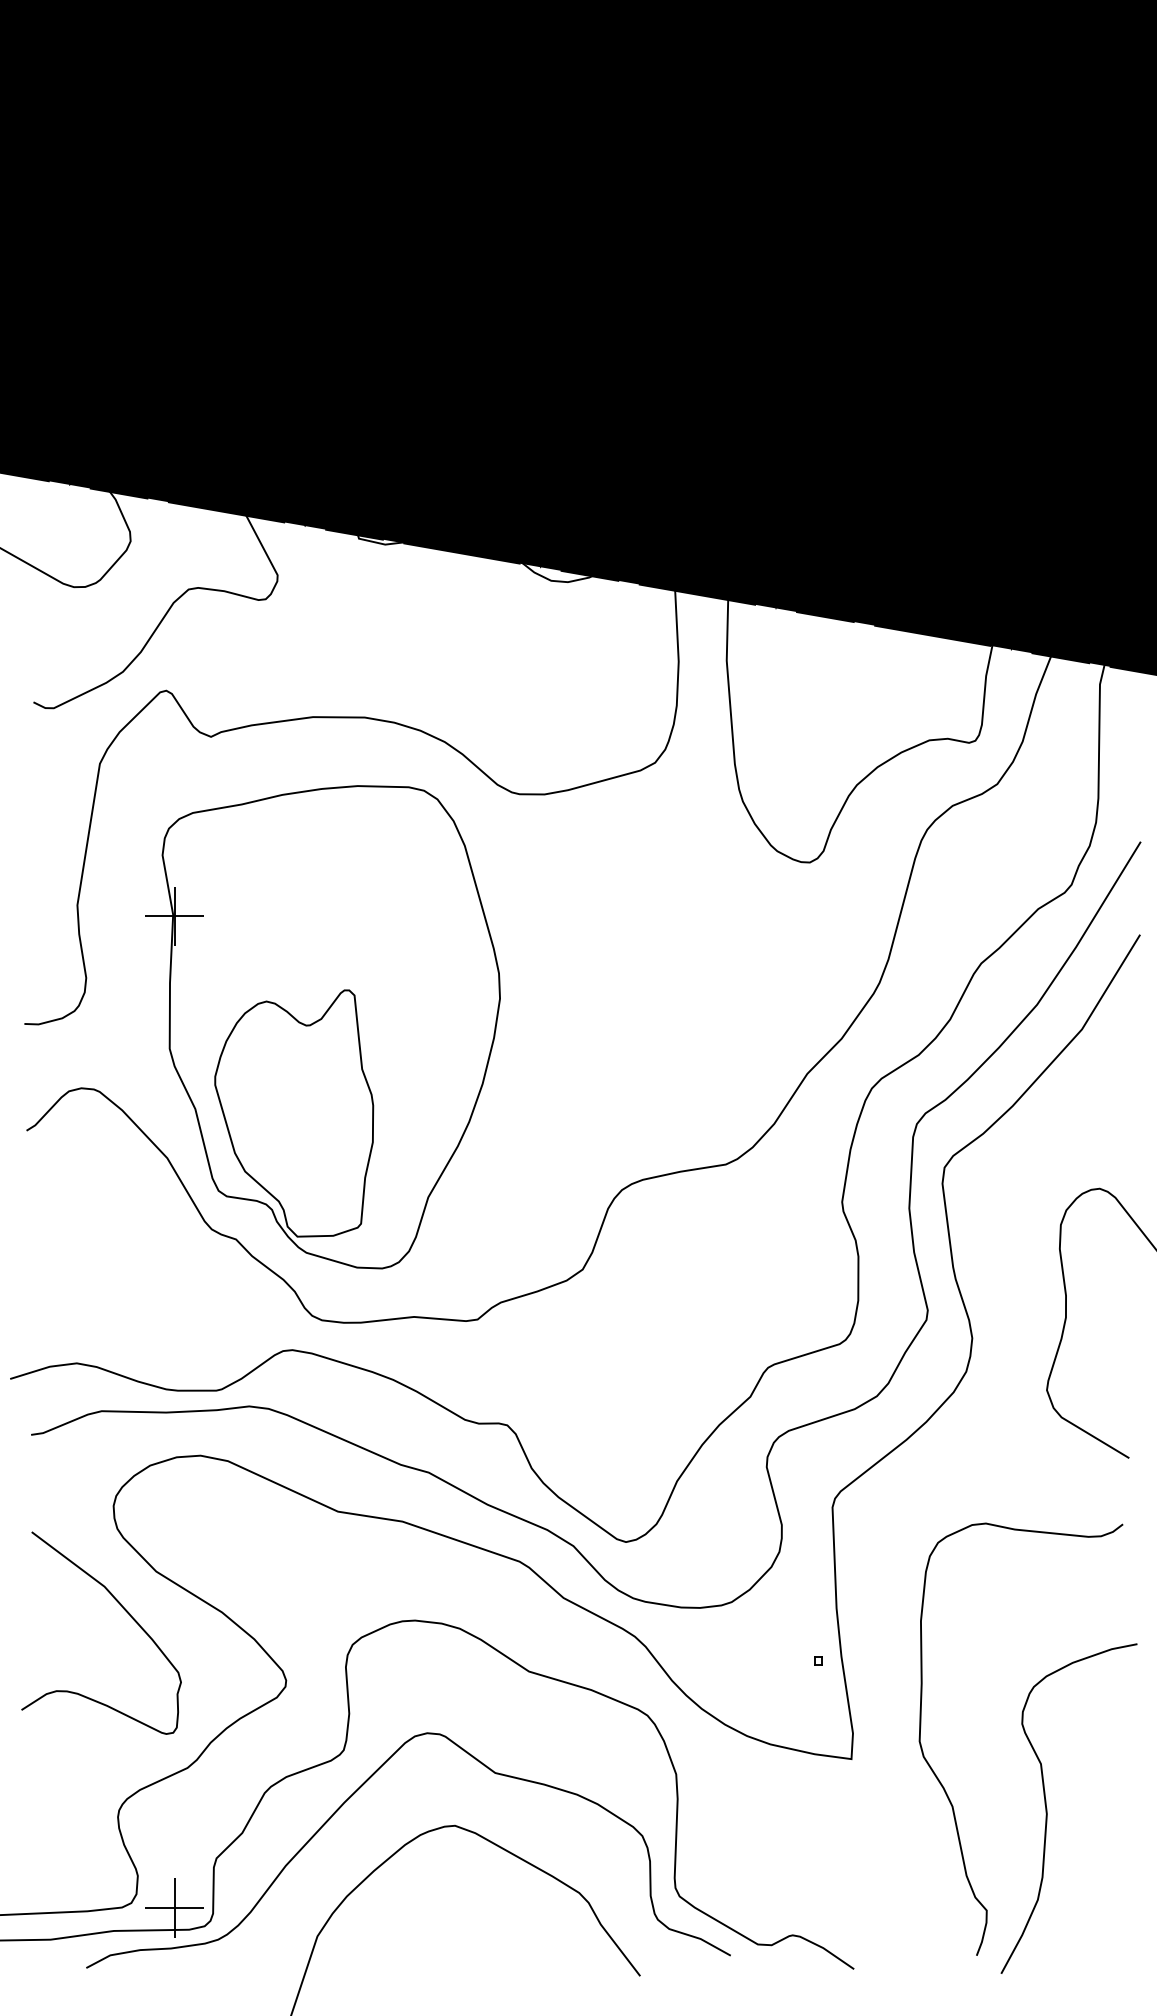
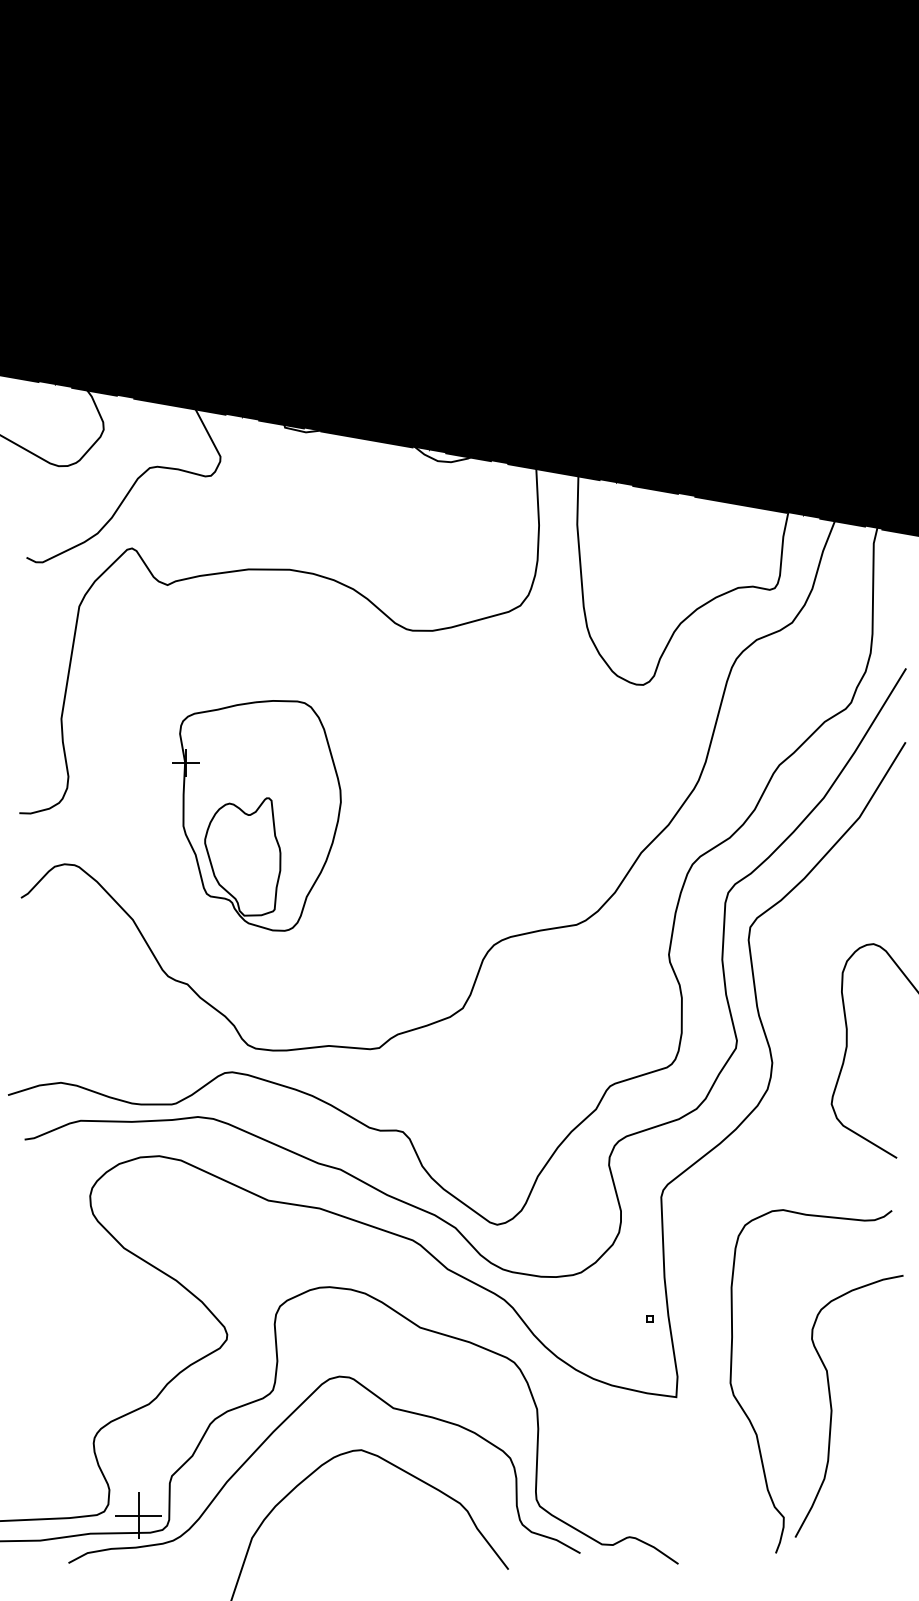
part: (322, 1027) -> (256, 815), size x0.6
curve: (123, 1609) -> (98, 1278), removed
curve: (1047, 1808) -> (832, 1406), moved

